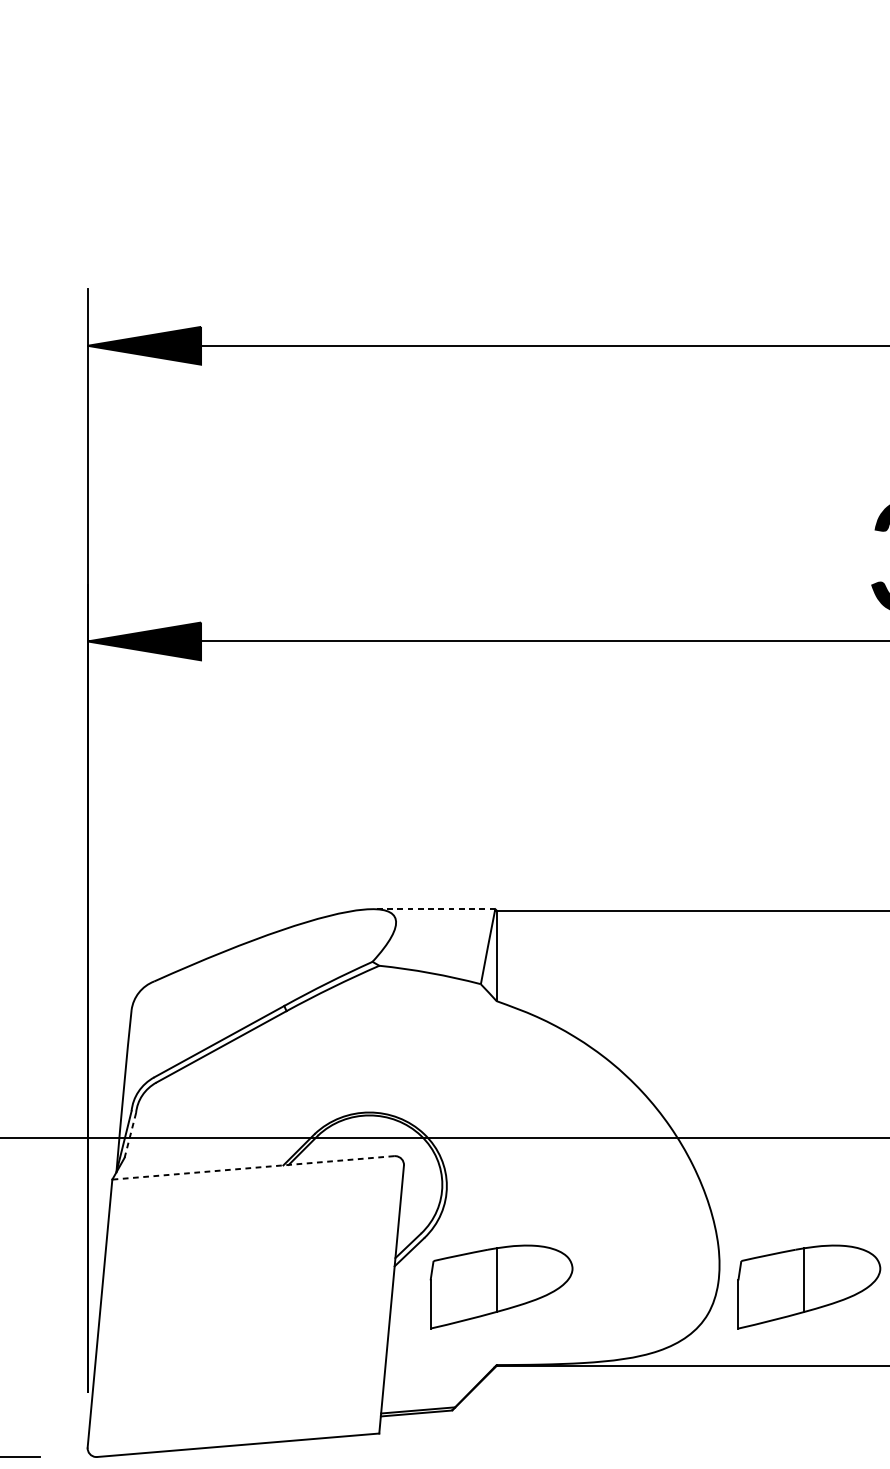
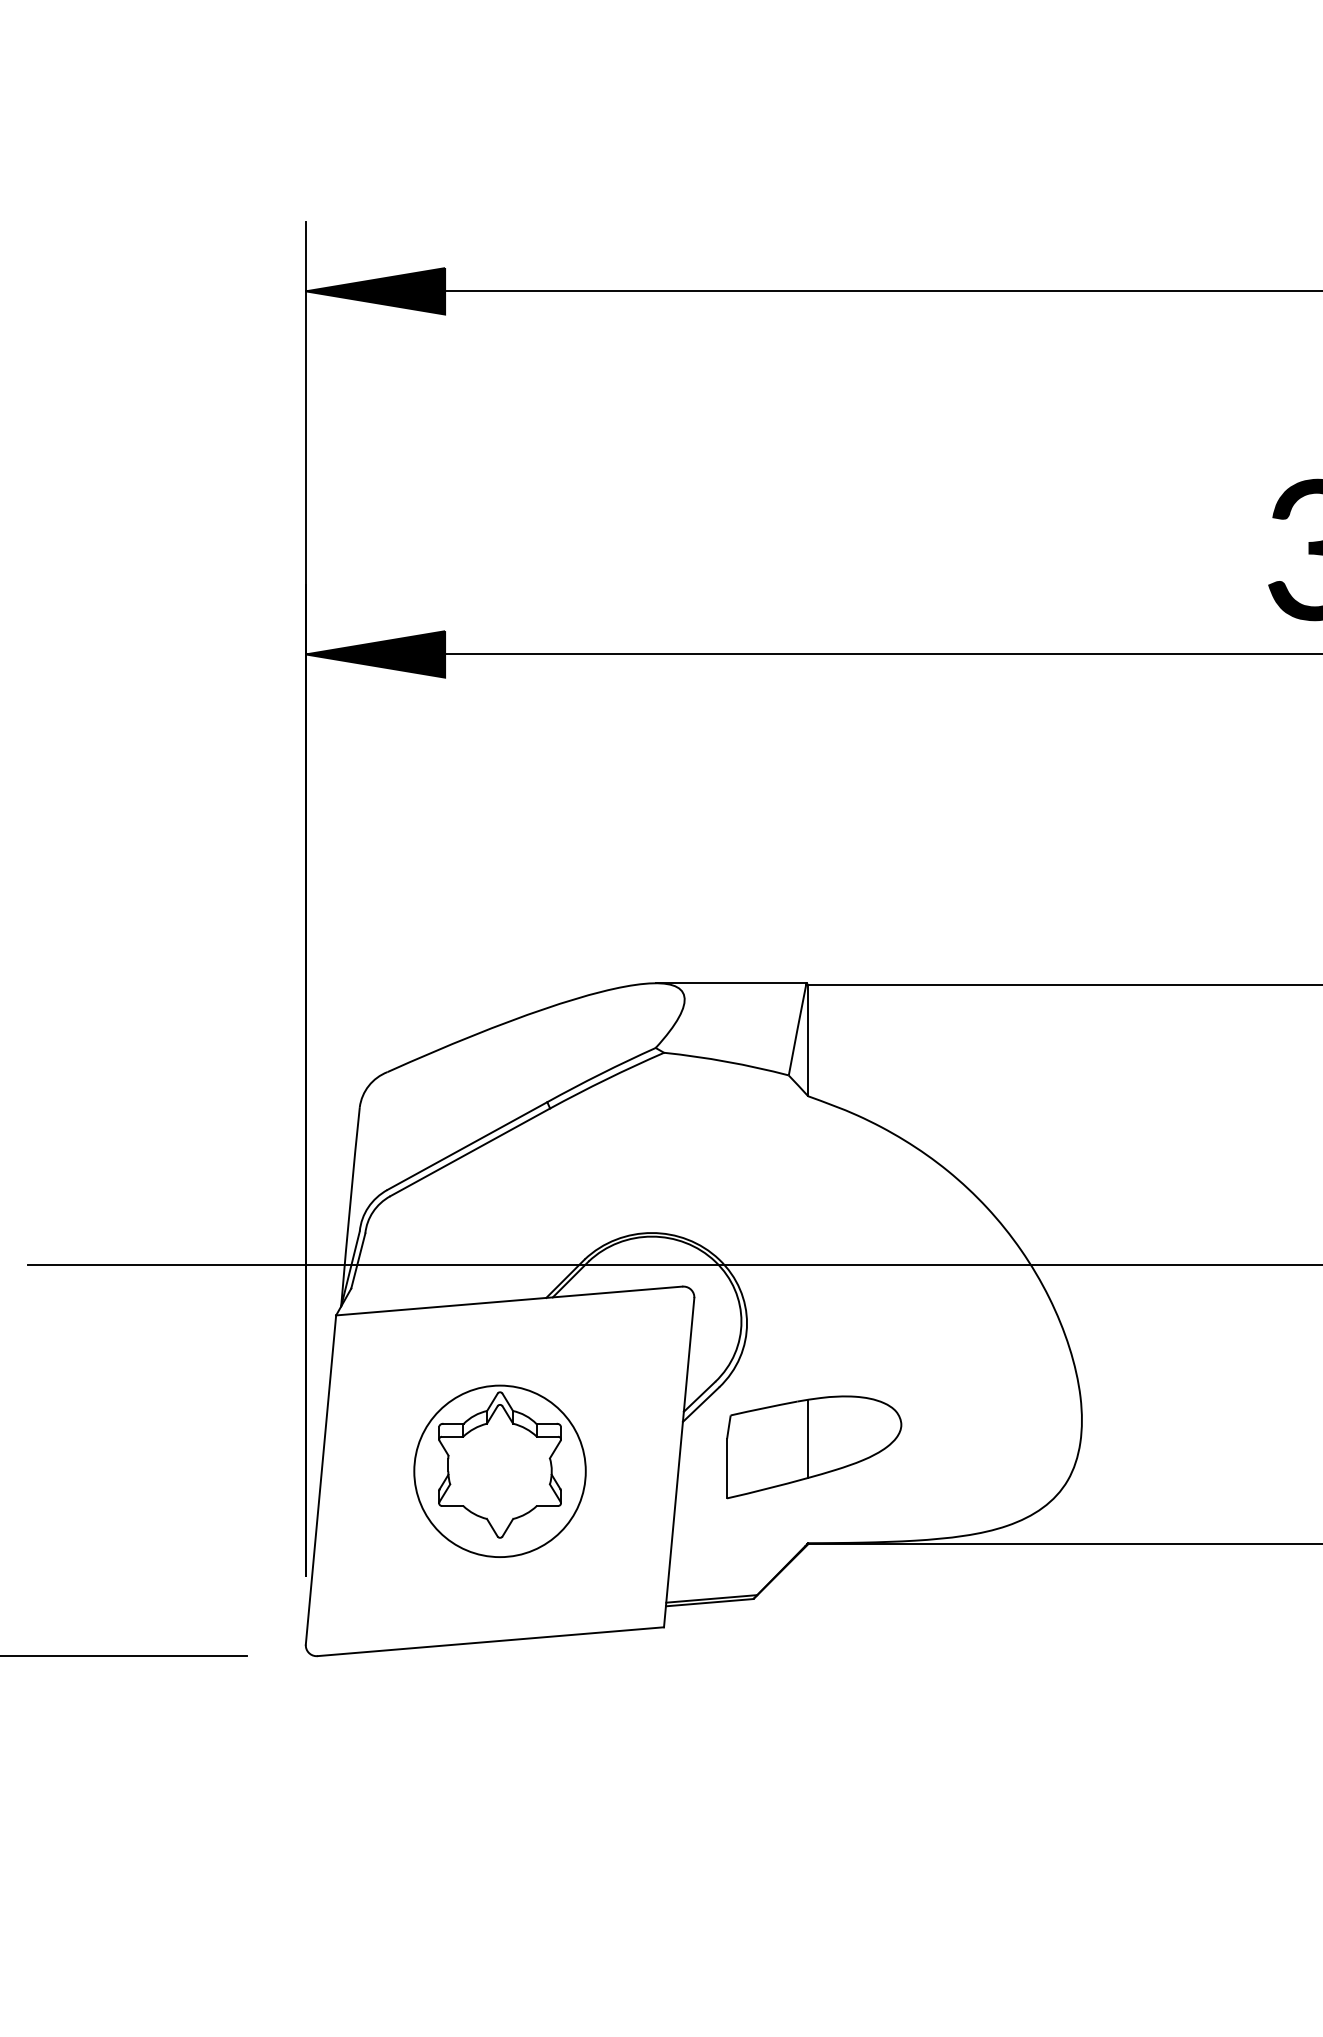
line: (433, 909) -> (730, 983), dashed -> solid
line: (130, 1135) -> (358, 1261), dashed -> solid
line: (253, 1168) -> (509, 1301), dashed -> solid
part: (809, 1287) -> (1192, 1447), removed
part: (245, 1305) -> (499, 1470), added

